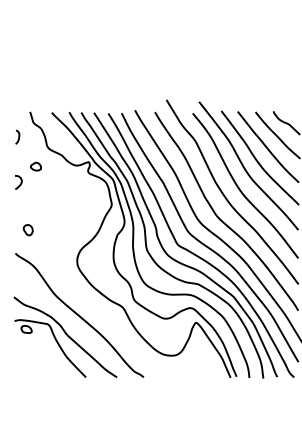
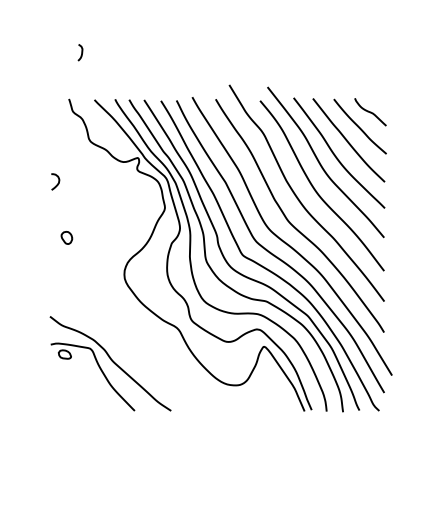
curve: (18, 137) -> (81, 52), moved
part: (35, 165) -> (75, 162), removed
curve: (79, 314) -> (126, 337), removed

